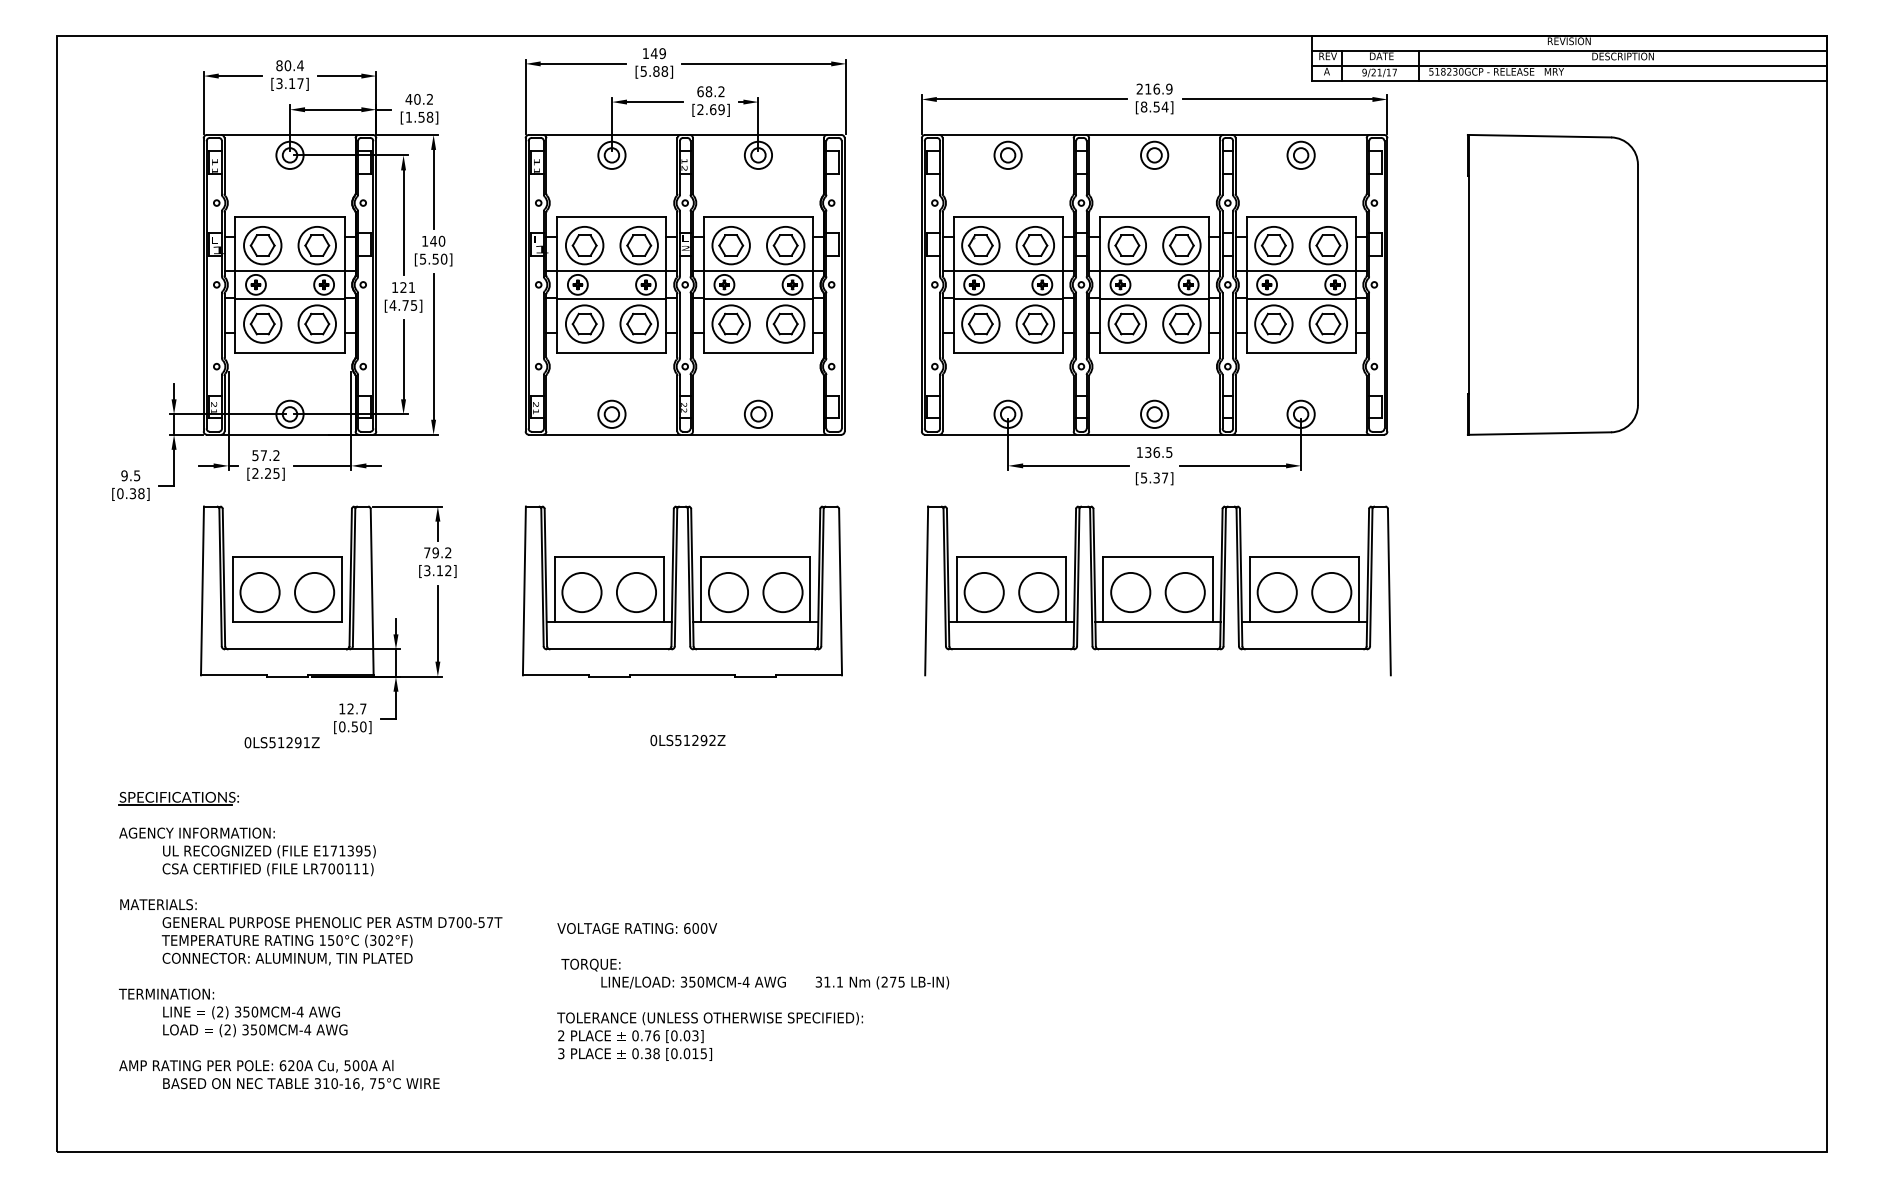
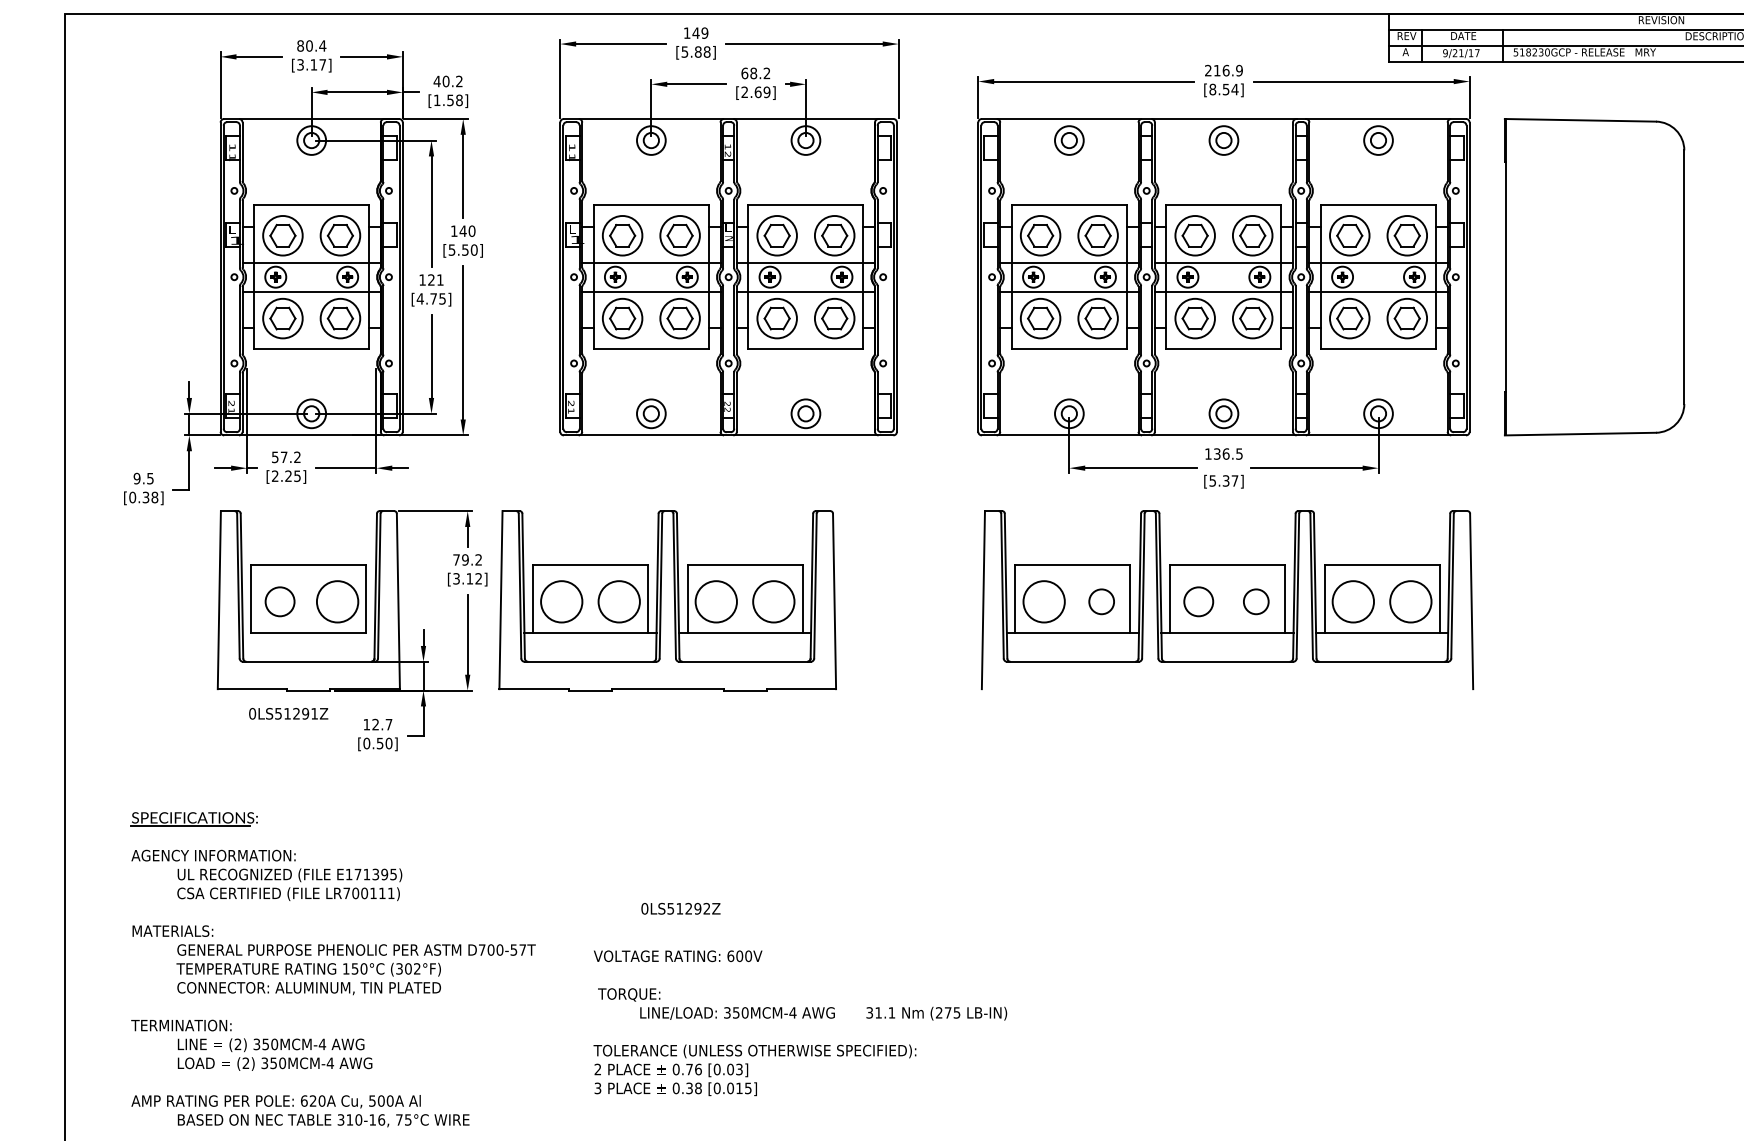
part: (1552, 284) -> (1594, 276), moved
part: (682, 591) -> (667, 600), moved
circle: (259, 592) -> (279, 601), size x0.7
circle: (1038, 592) -> (1101, 601), size x0.6
circle: (1130, 592) -> (1198, 601), size x0.7
circle: (1184, 592) -> (1255, 601), size x0.6
text: (687, 740) -> (680, 908), moved
text: (281, 742) -> (287, 713), moved

